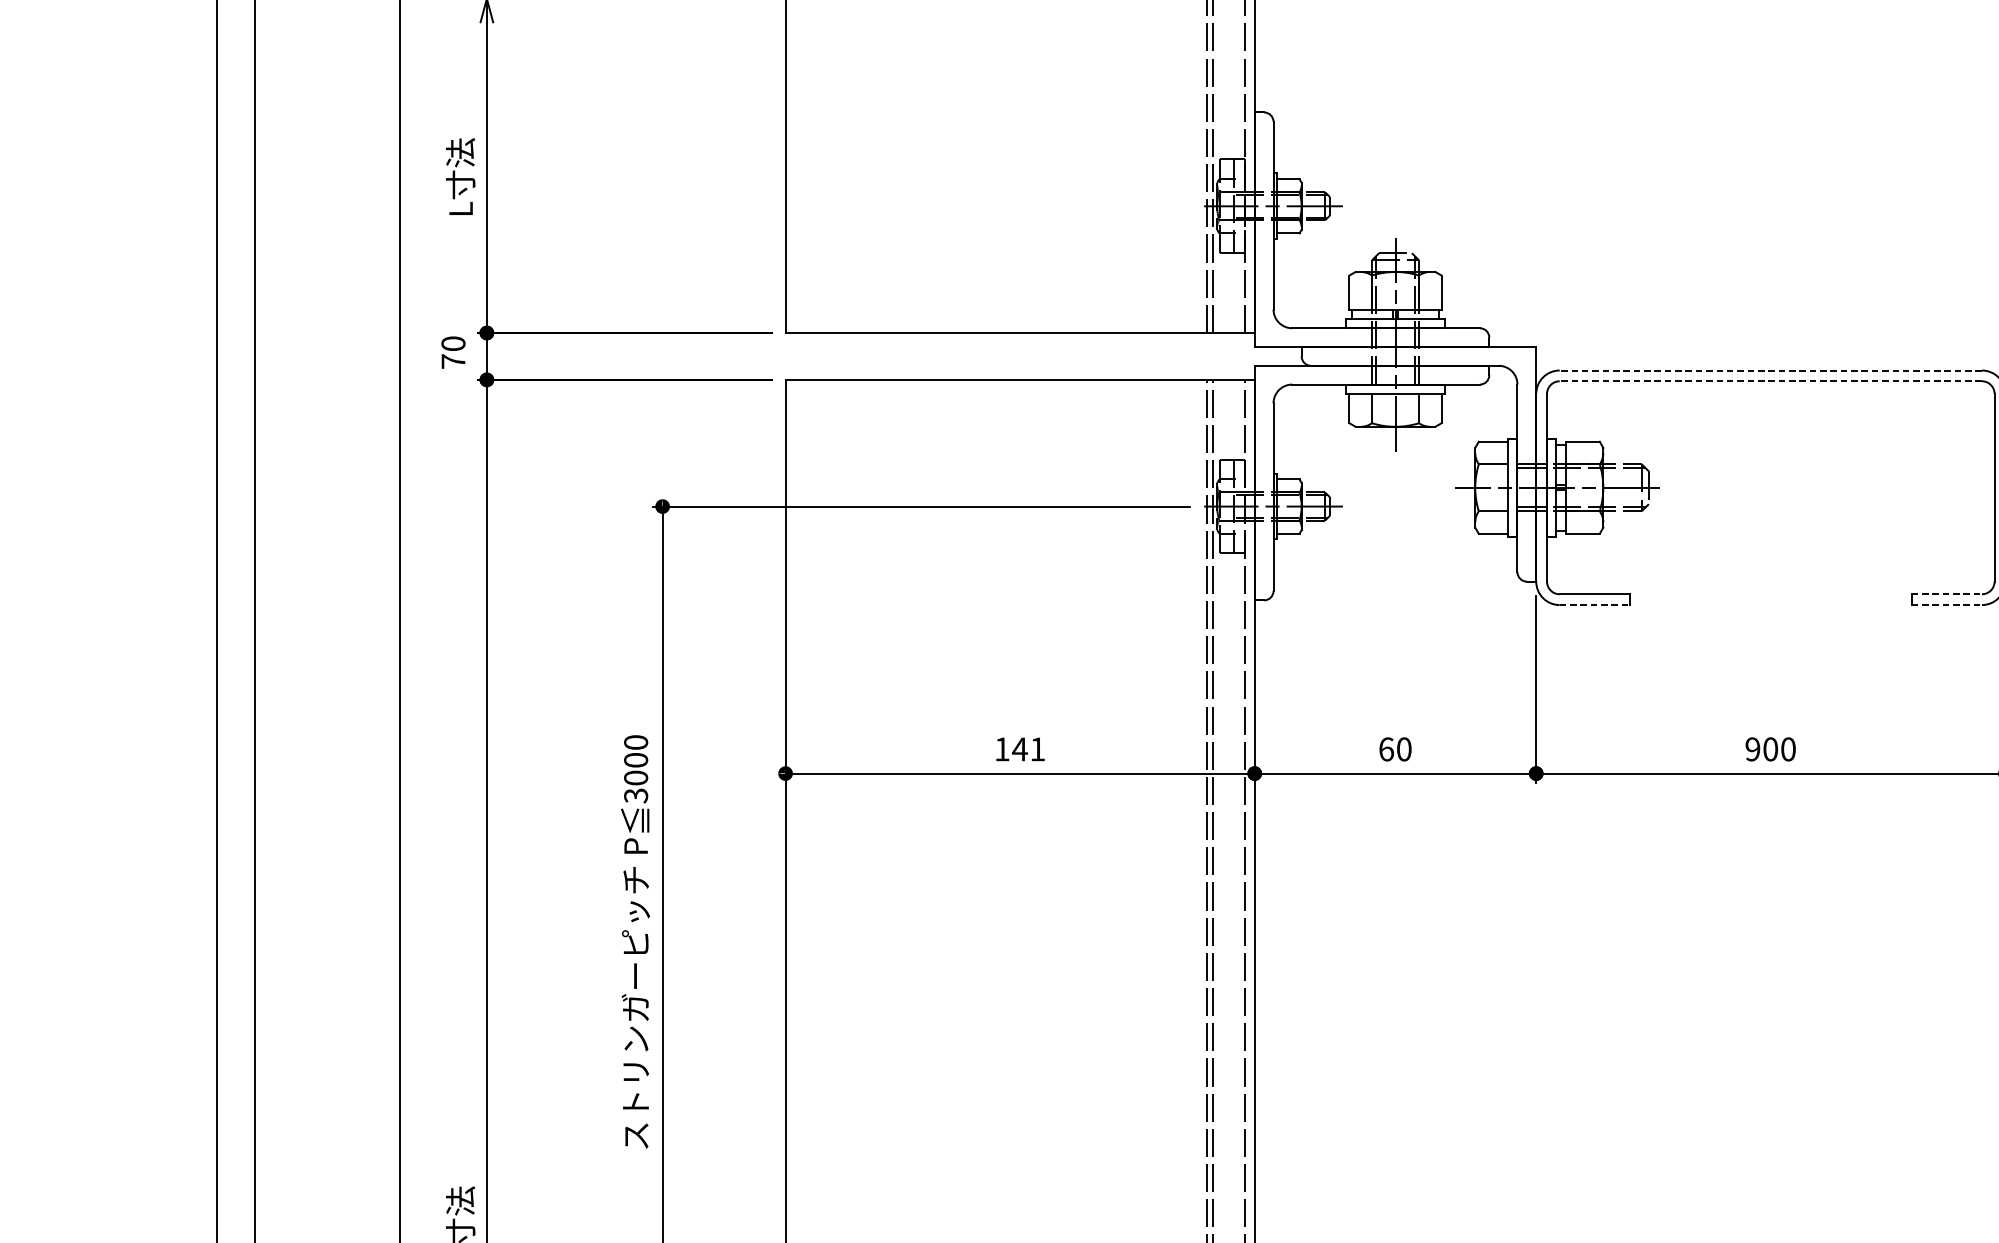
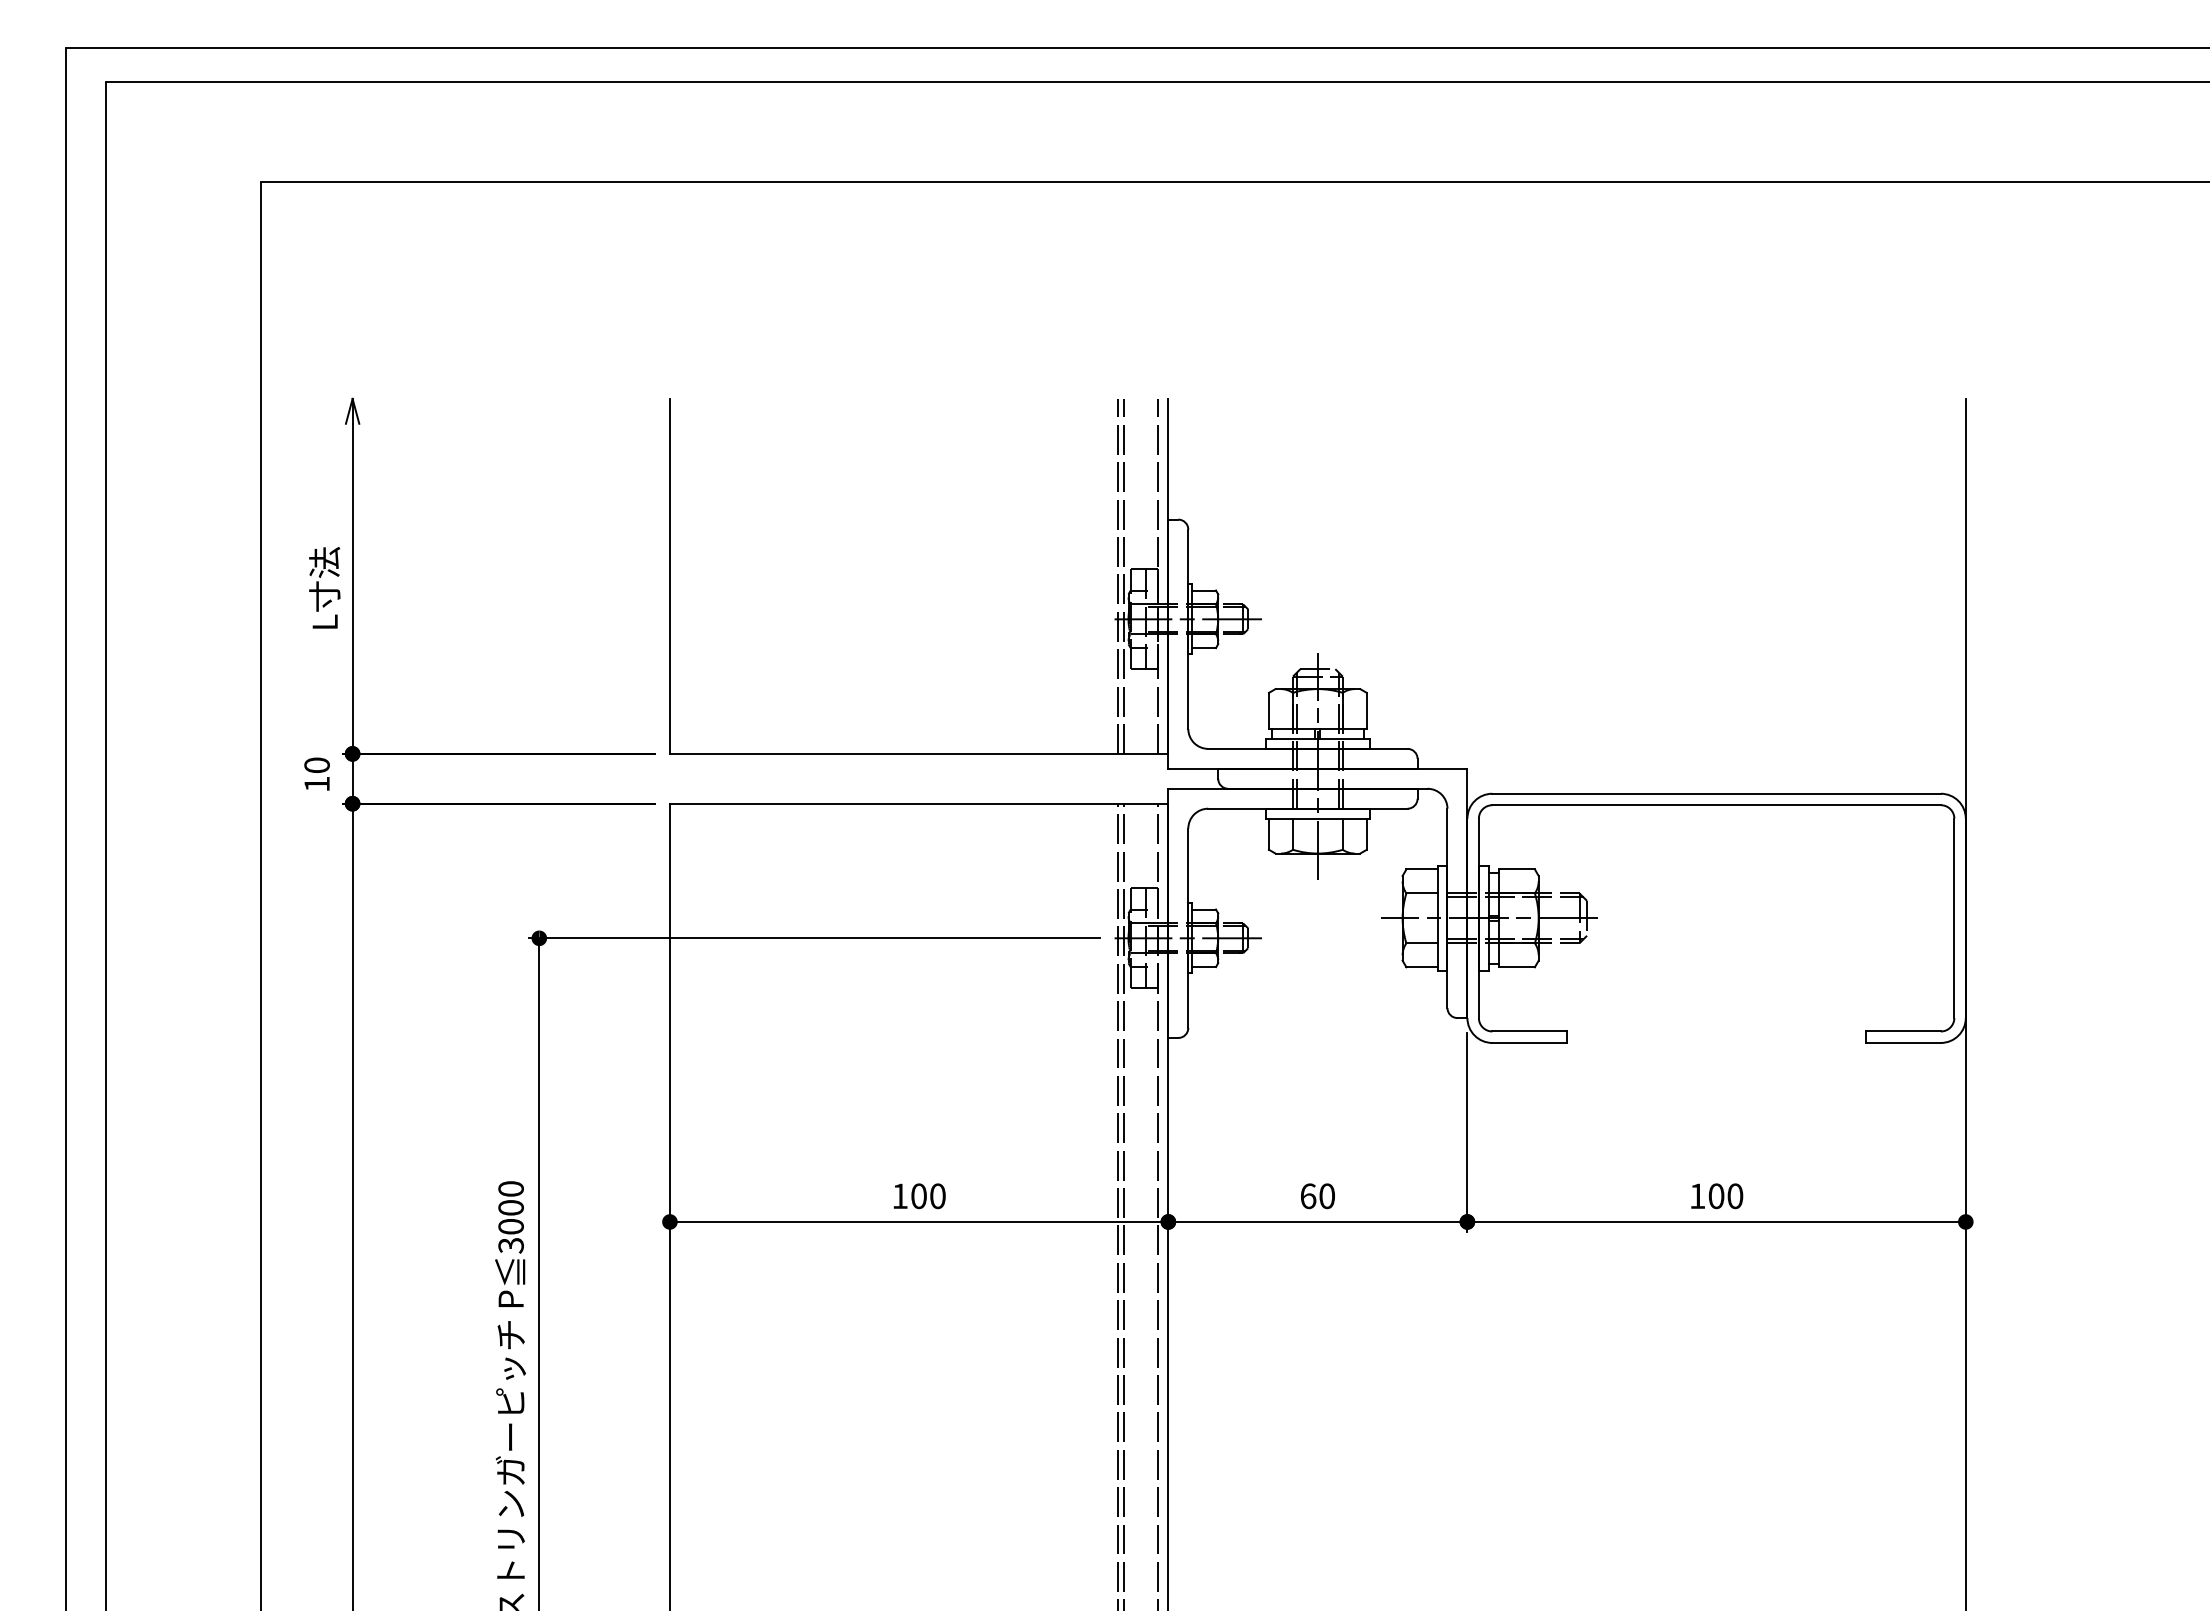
text: (452, 360) -> (316, 783), 70 -> 10
line: (1770, 370) -> (1716, 793), dashed -> solid
line: (1770, 381) -> (1716, 805), dashed -> solid
line: (1947, 594) -> (1904, 1031), dashed -> solid
line: (1595, 604) -> (1530, 1042), dashed -> solid
line: (1947, 604) -> (1904, 1042), dashed -> solid
text: (1028, 749) -> (927, 1196), 141 -> 100
text: (1752, 749) -> (1697, 1196), 900 -> 100

